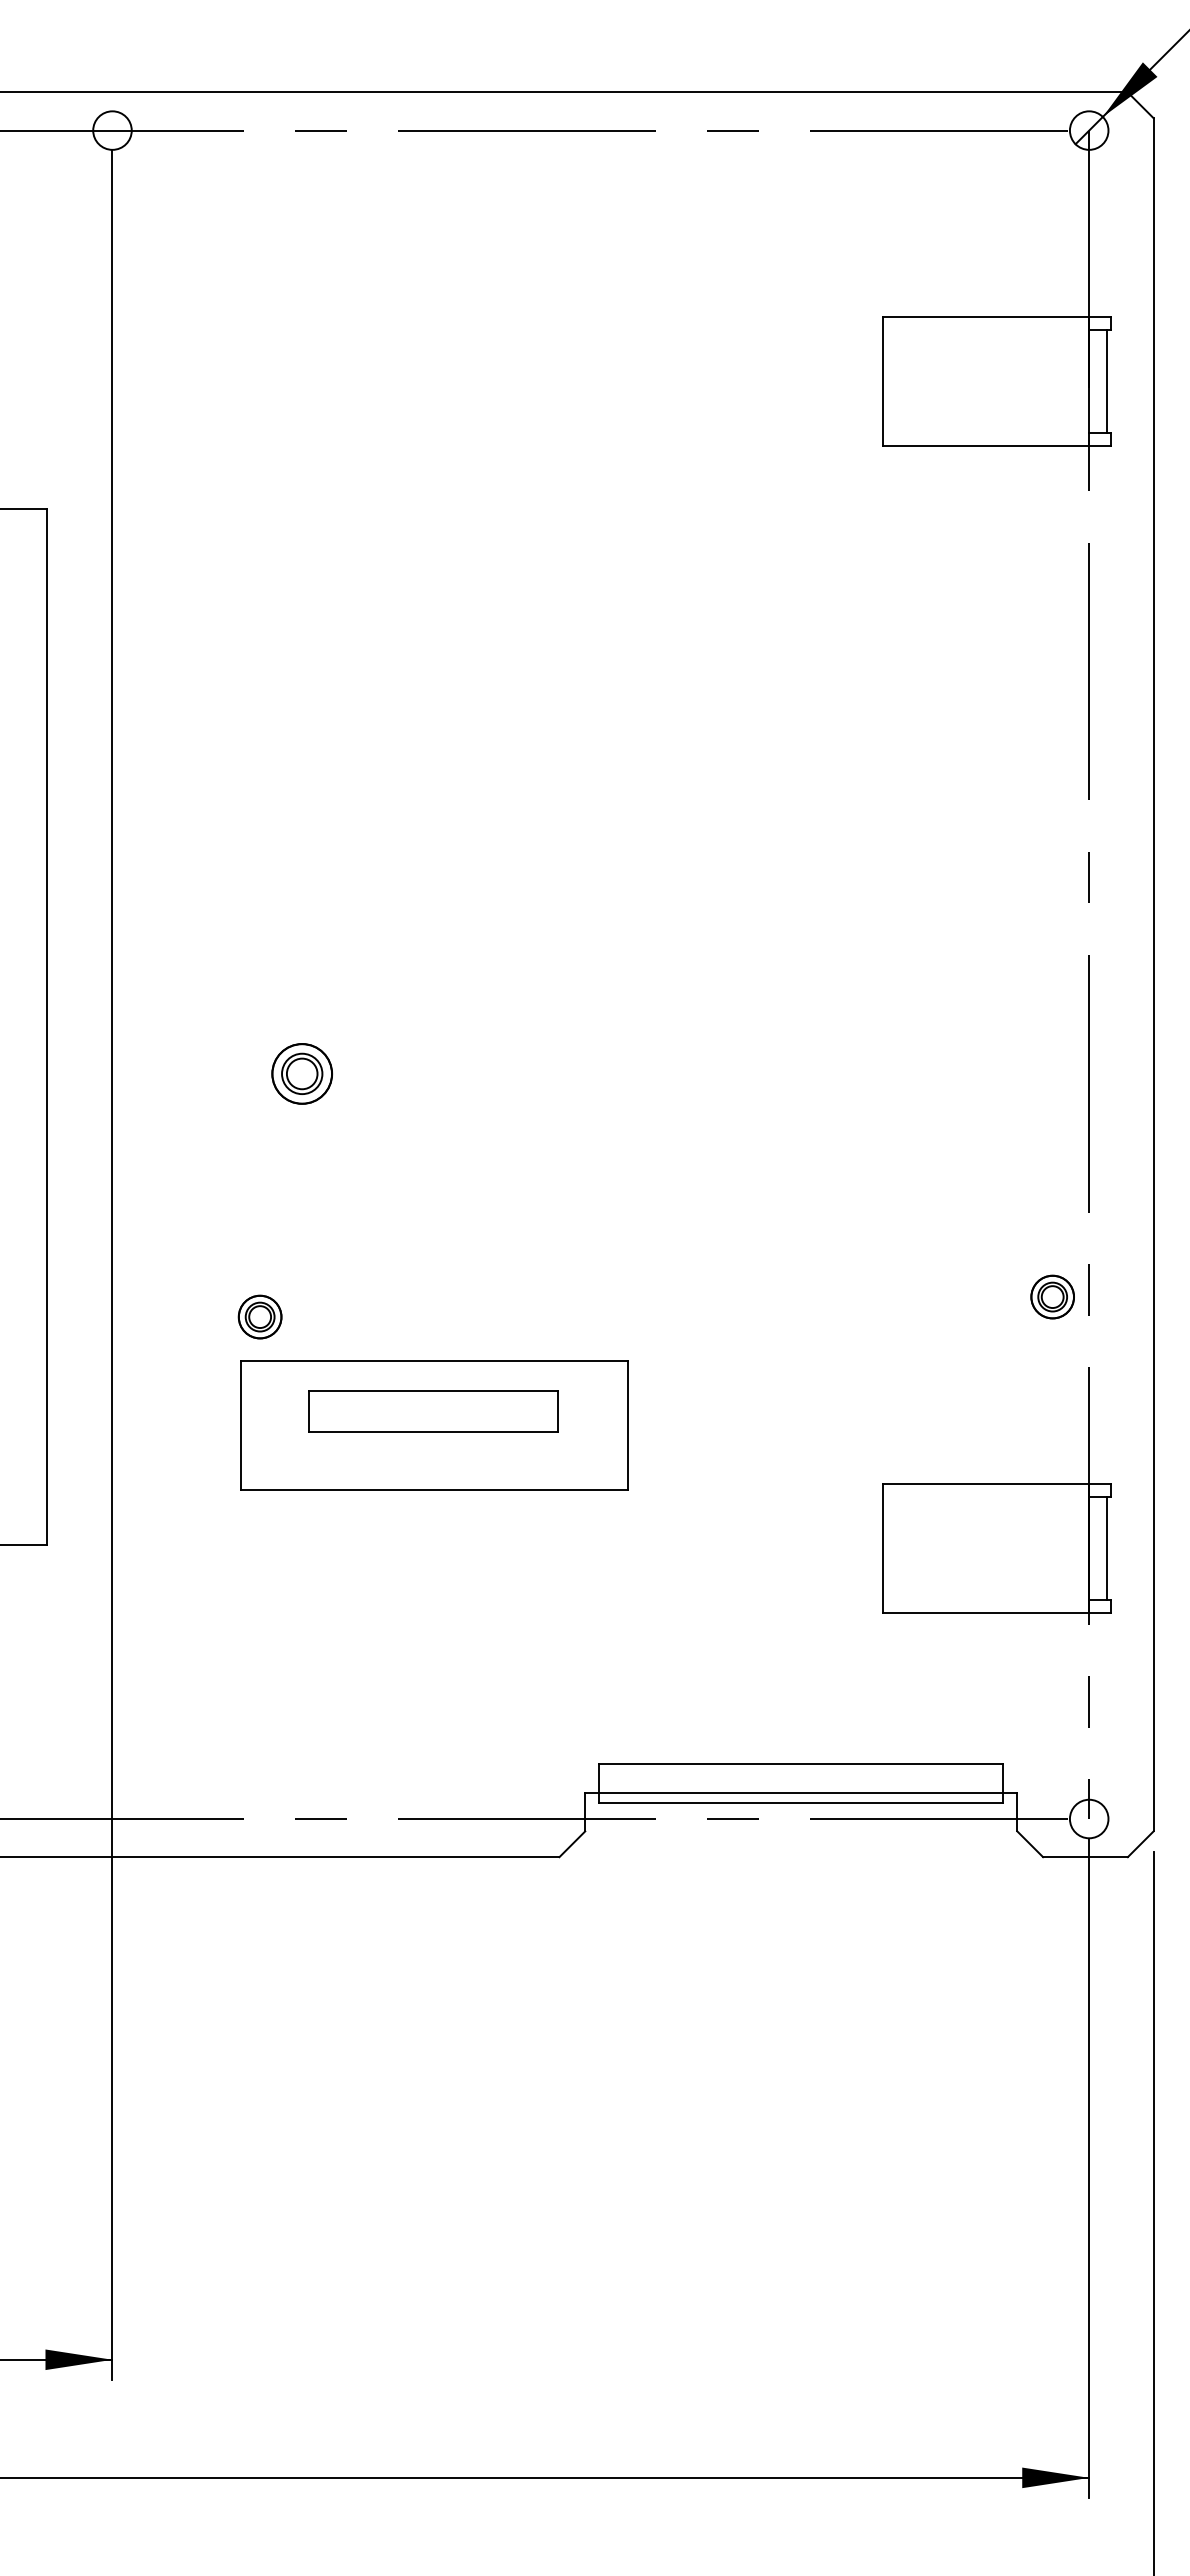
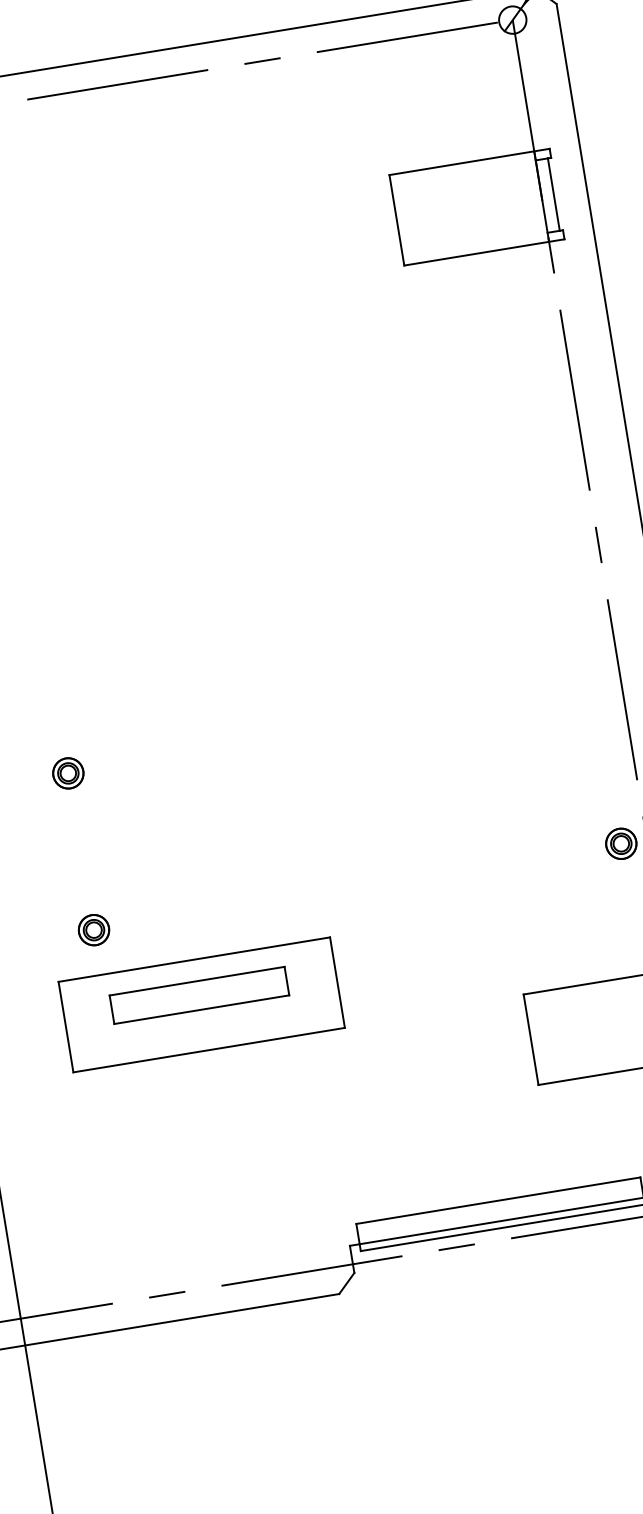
part: (301, 1073) -> (67, 773), size x0.71
part: (259, 1316) -> (93, 929), moved

